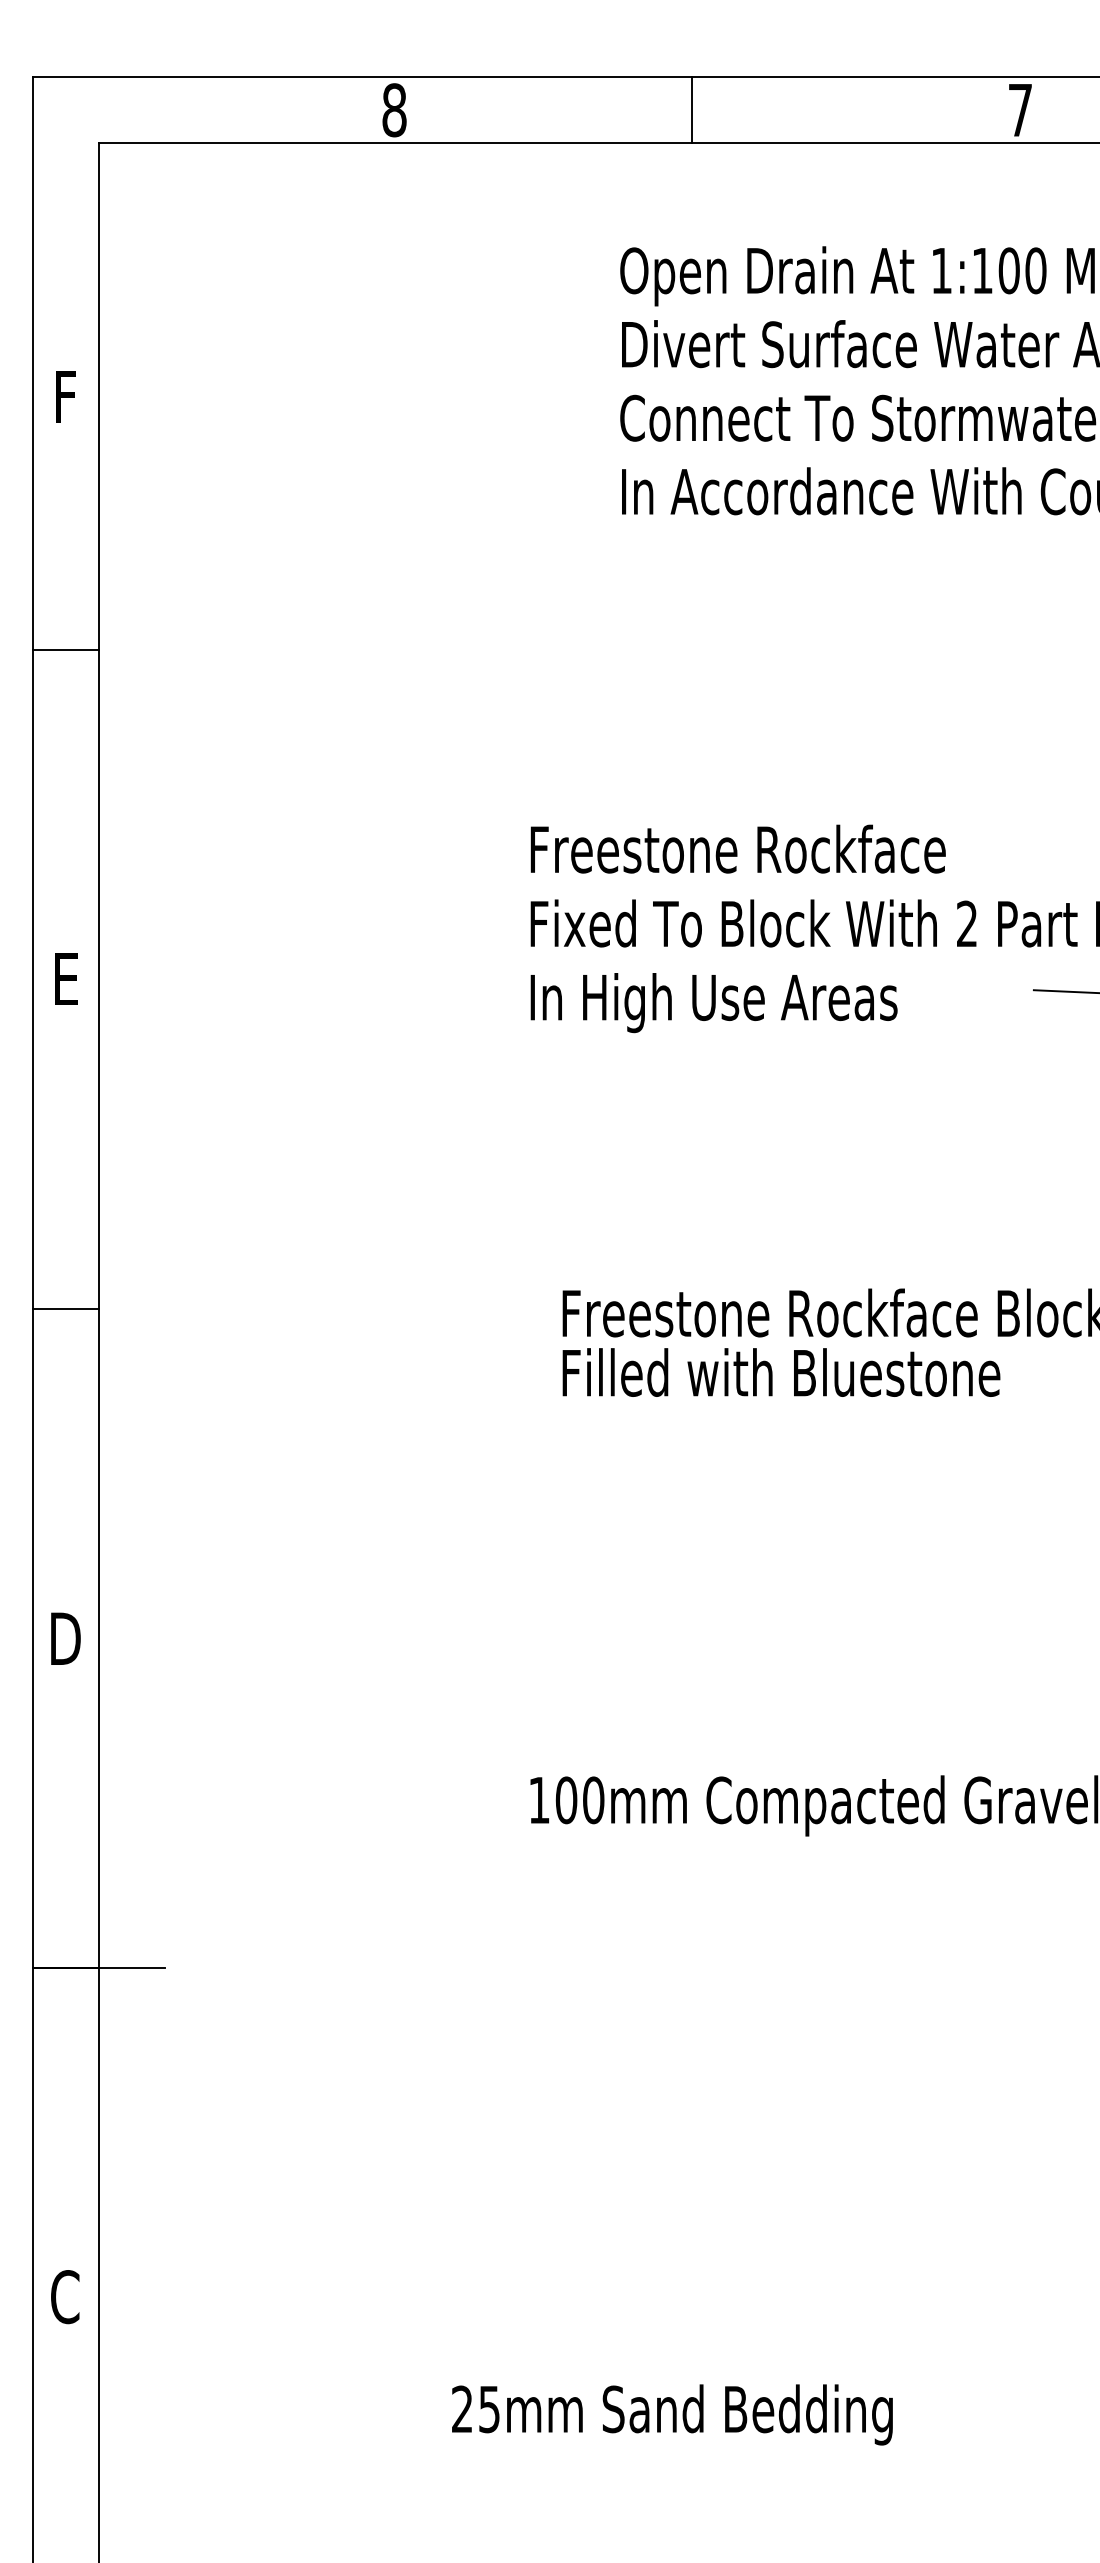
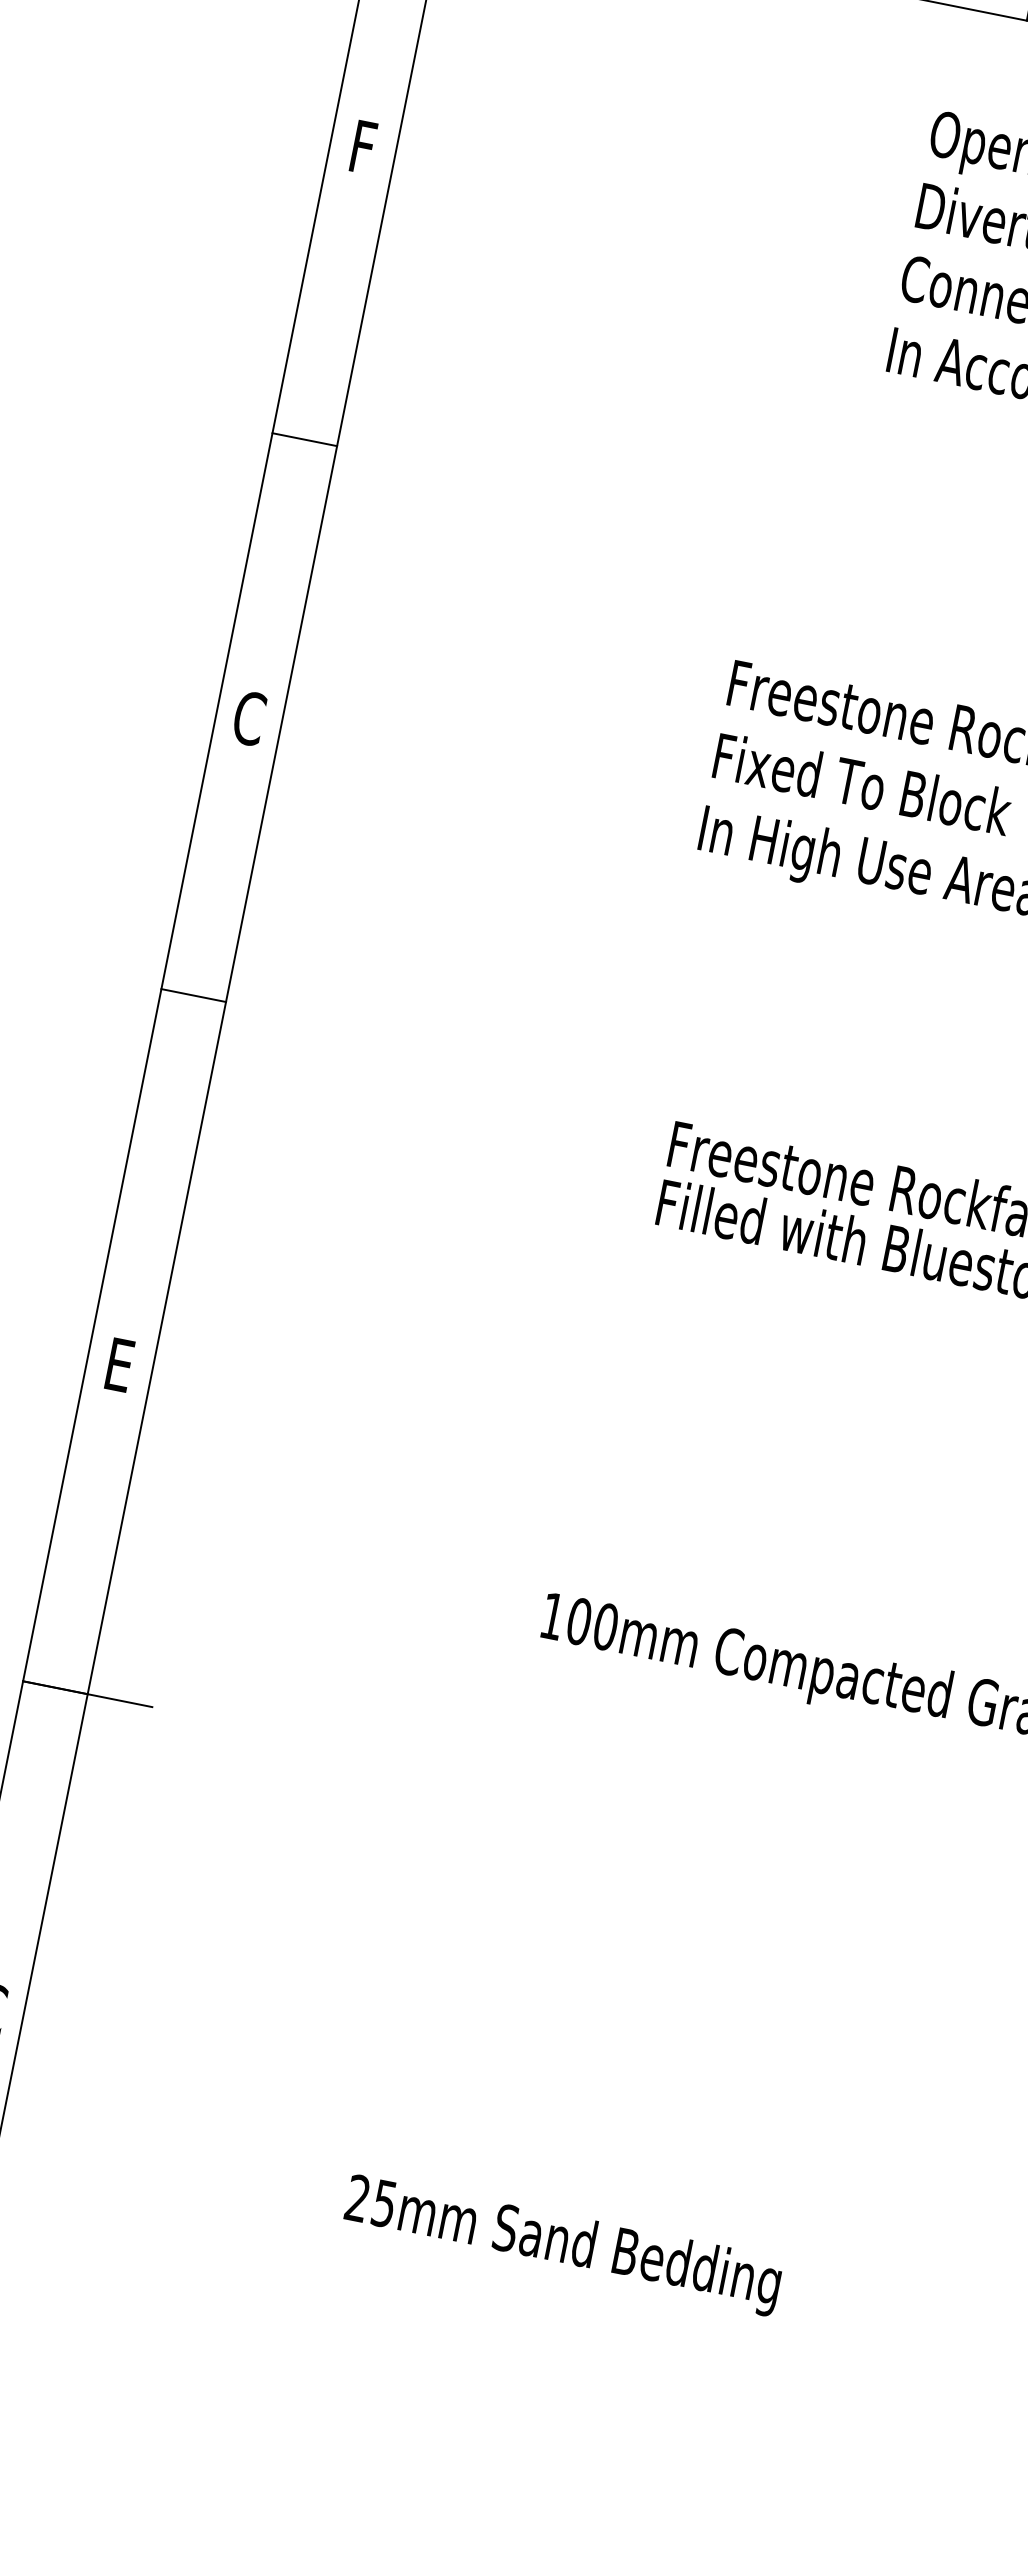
line: (65, 650) -> (304, 440), moved
text: (65, 979) -> (248, 718), E -> C
line: (65, 1308) -> (193, 995), moved
text: (65, 1638) -> (119, 1364), D -> E

